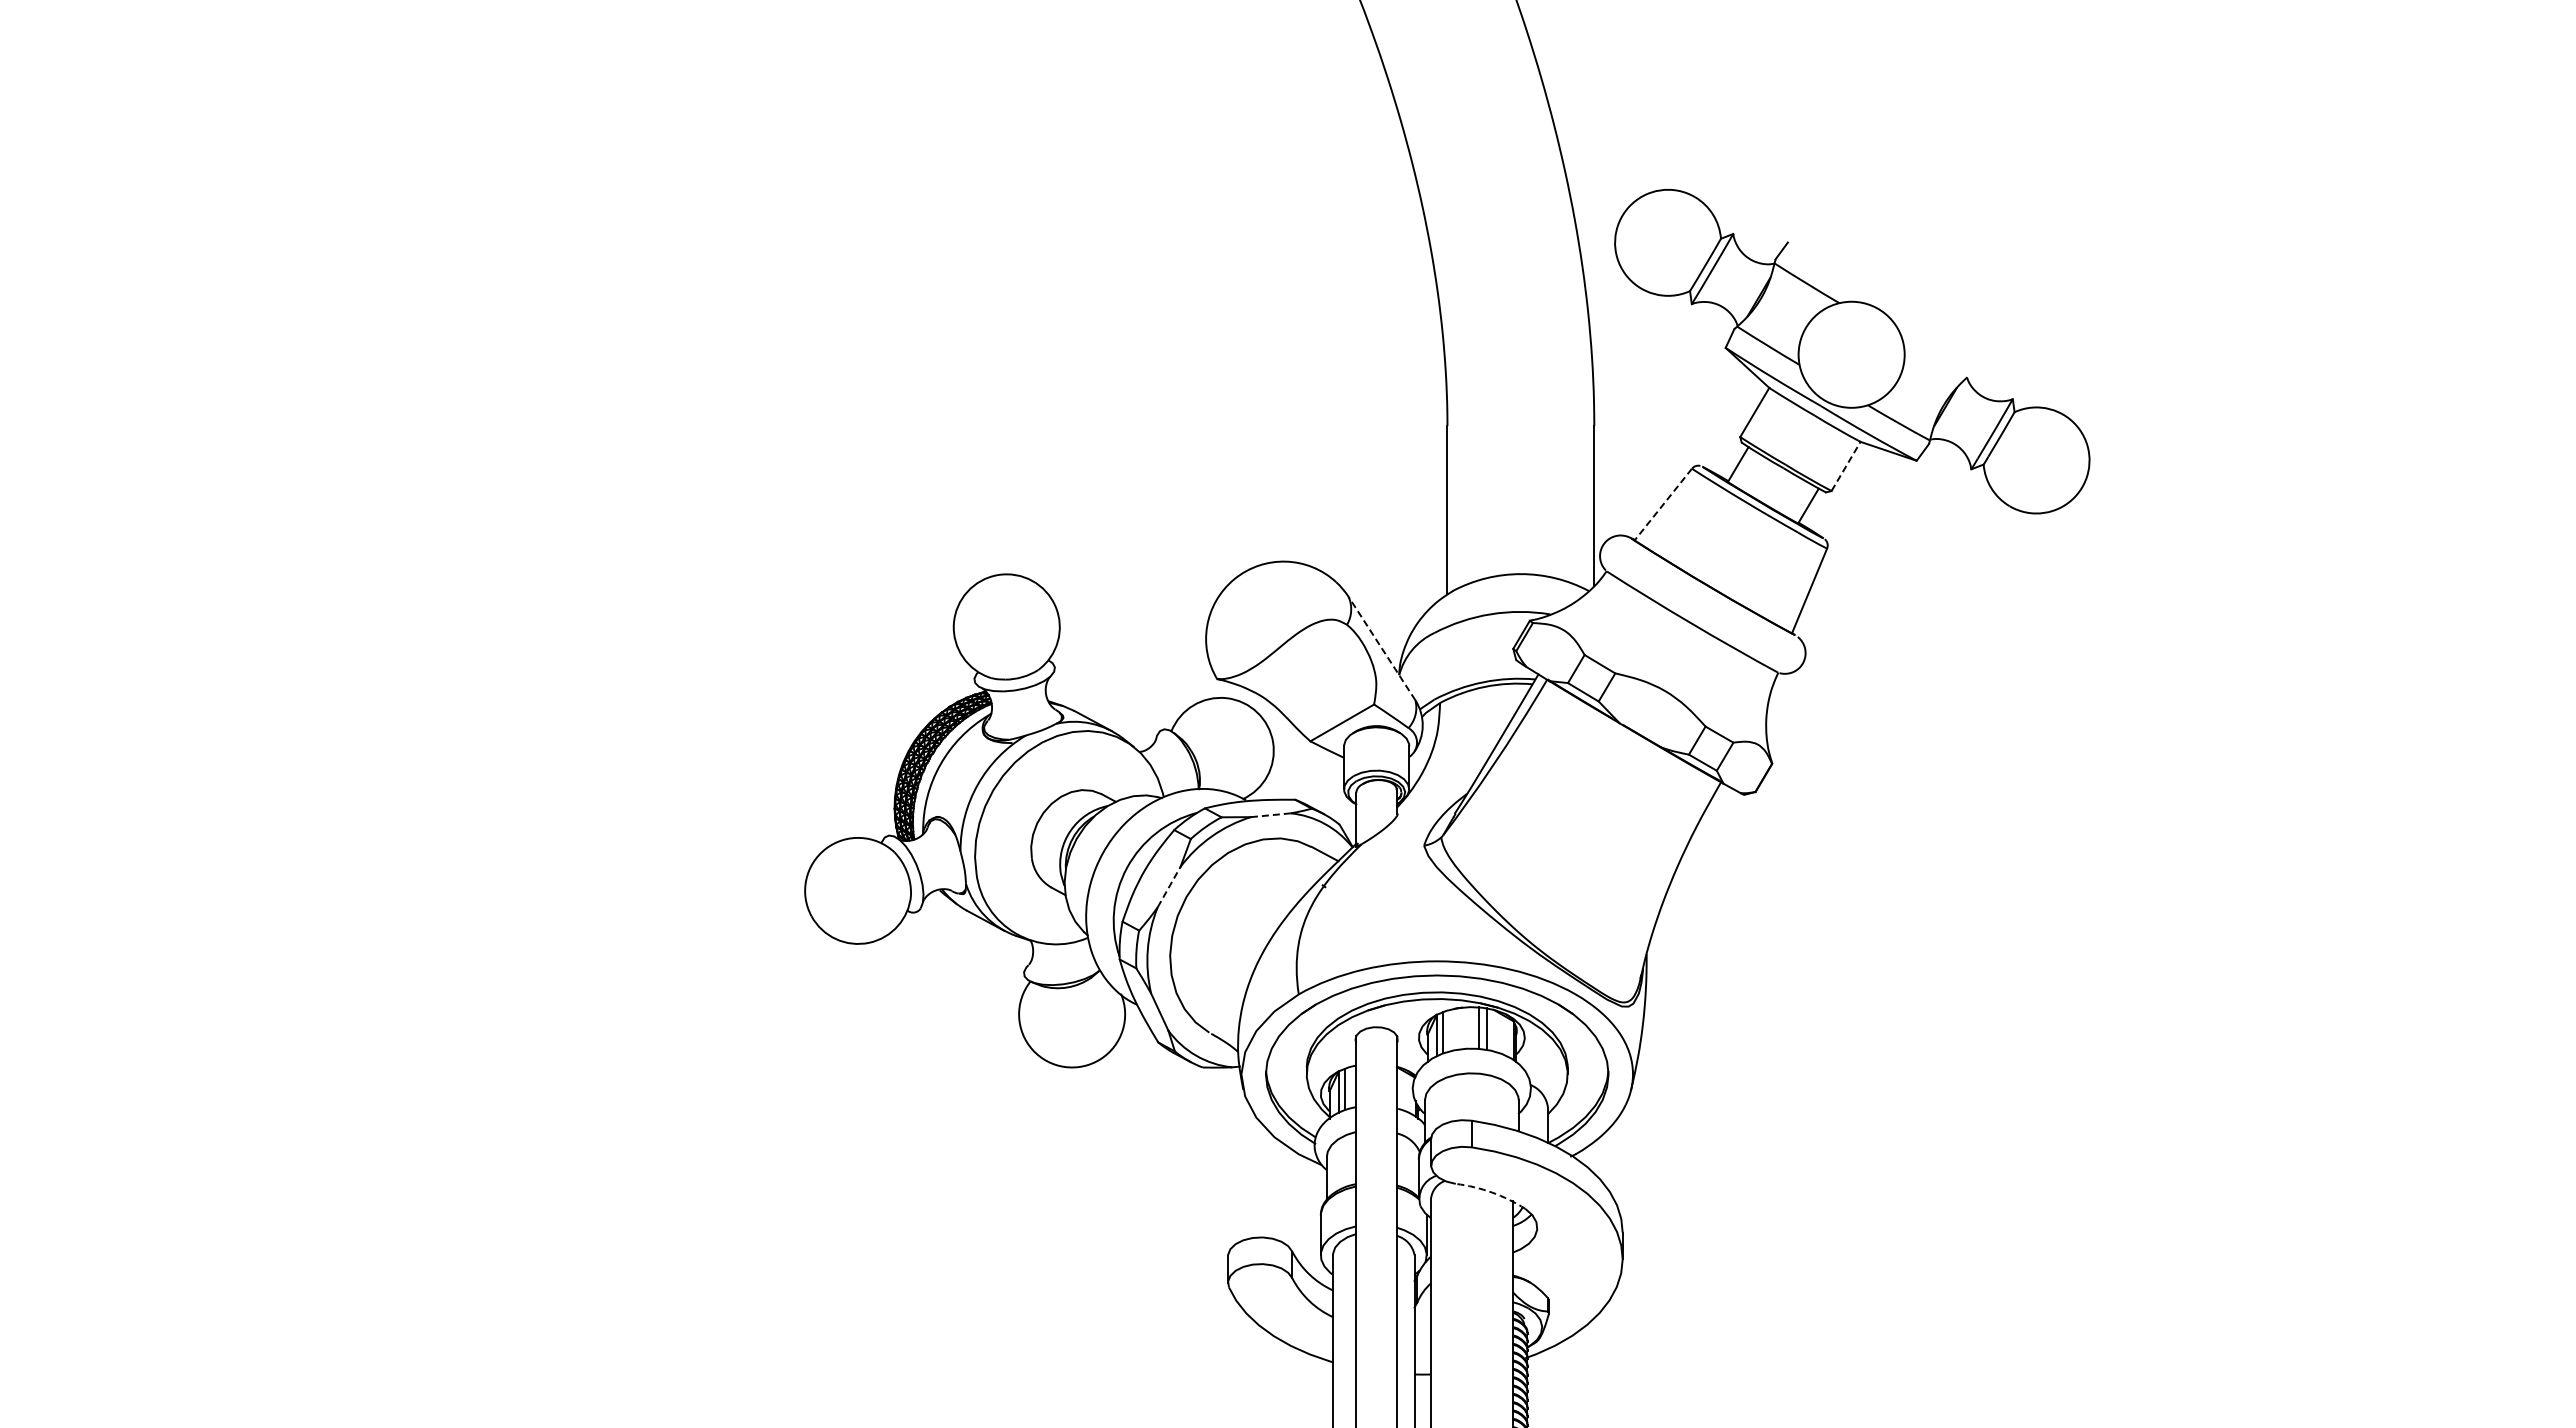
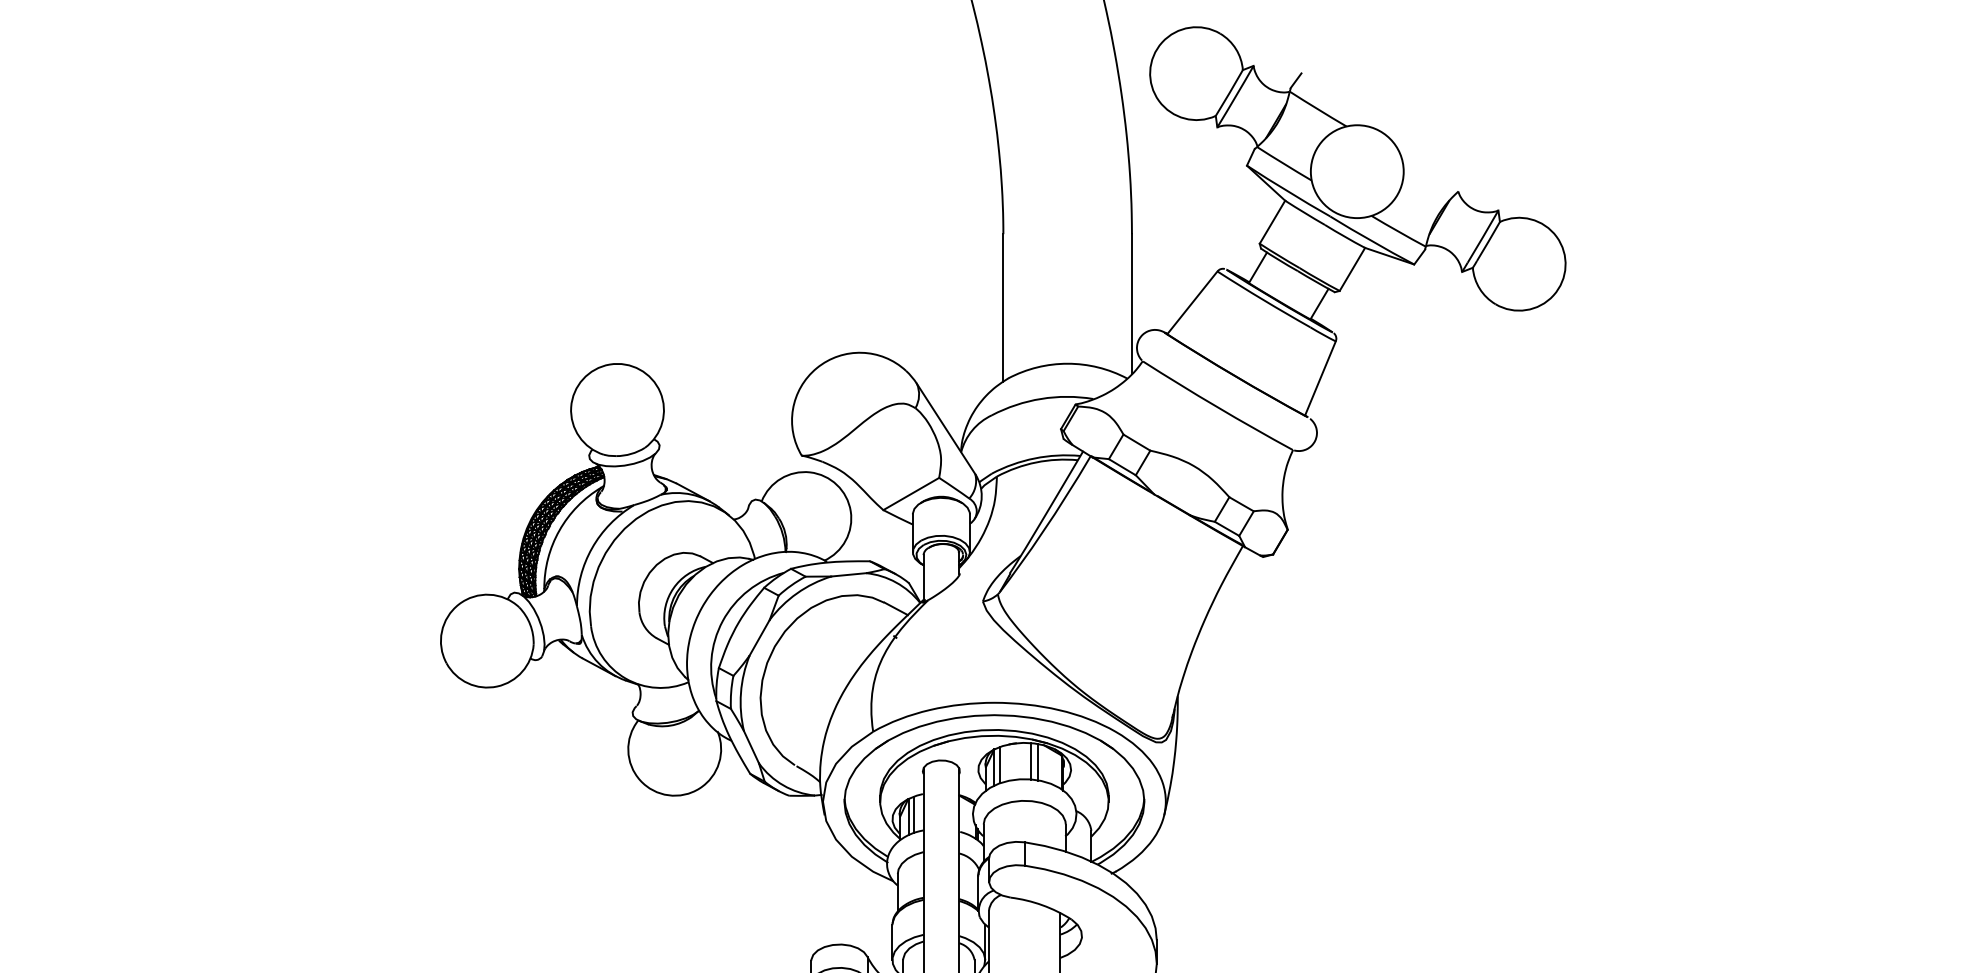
line: (1846, 466) -> (1352, 269), dashed -> solid
line: (1663, 504) -> (1192, 302), dashed -> solid
line: (1381, 648) -> (945, 428), dashed -> solid
line: (1270, 815) -> (848, 575), dashed -> solid
line: (1169, 886) -> (759, 637), dashed -> solid
arc: (1492, 1192) -> (1042, 905), dashed -> solid

